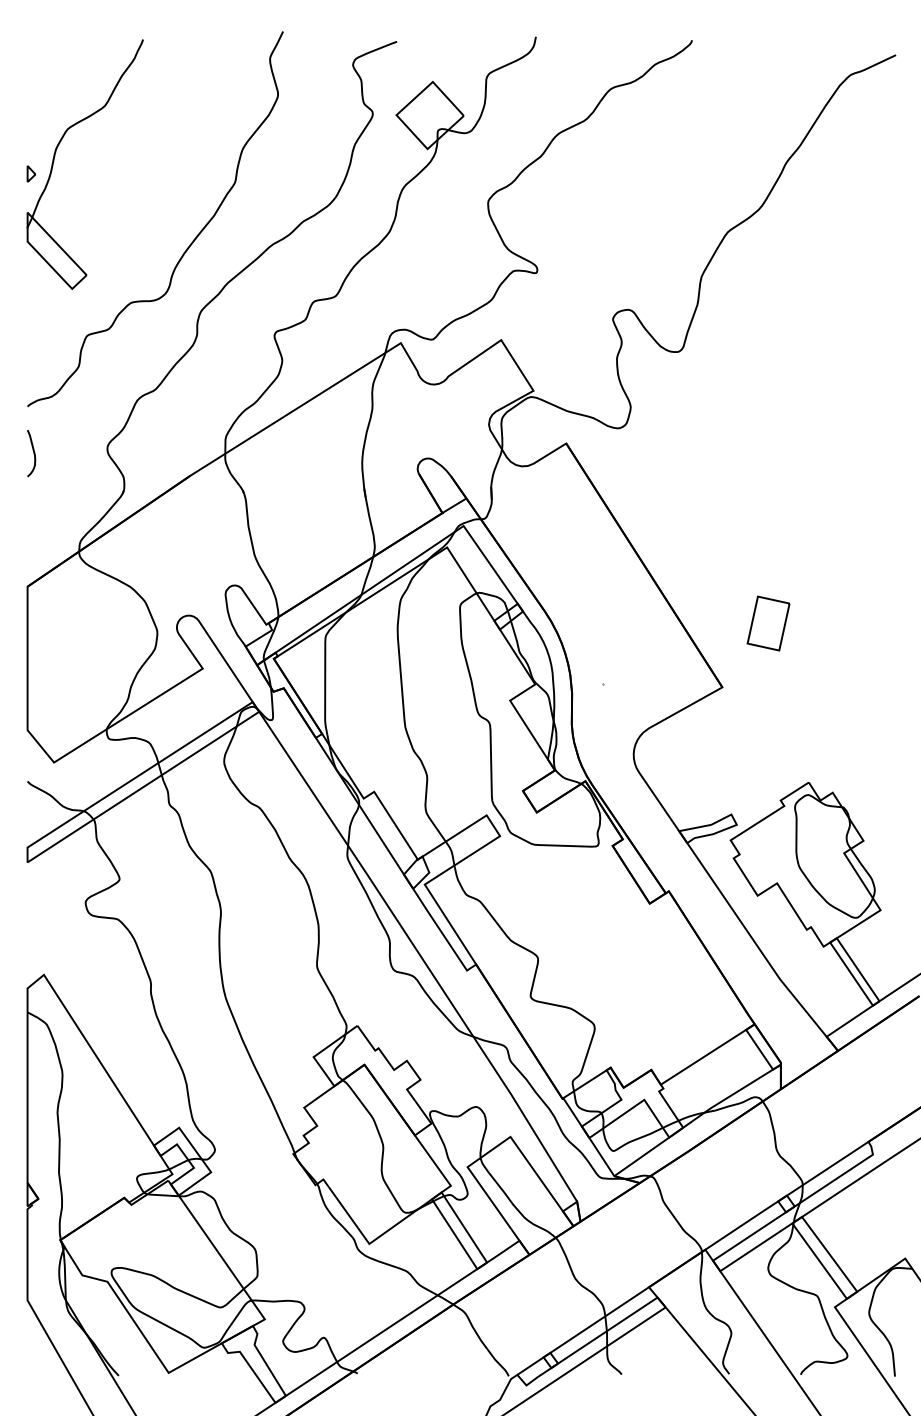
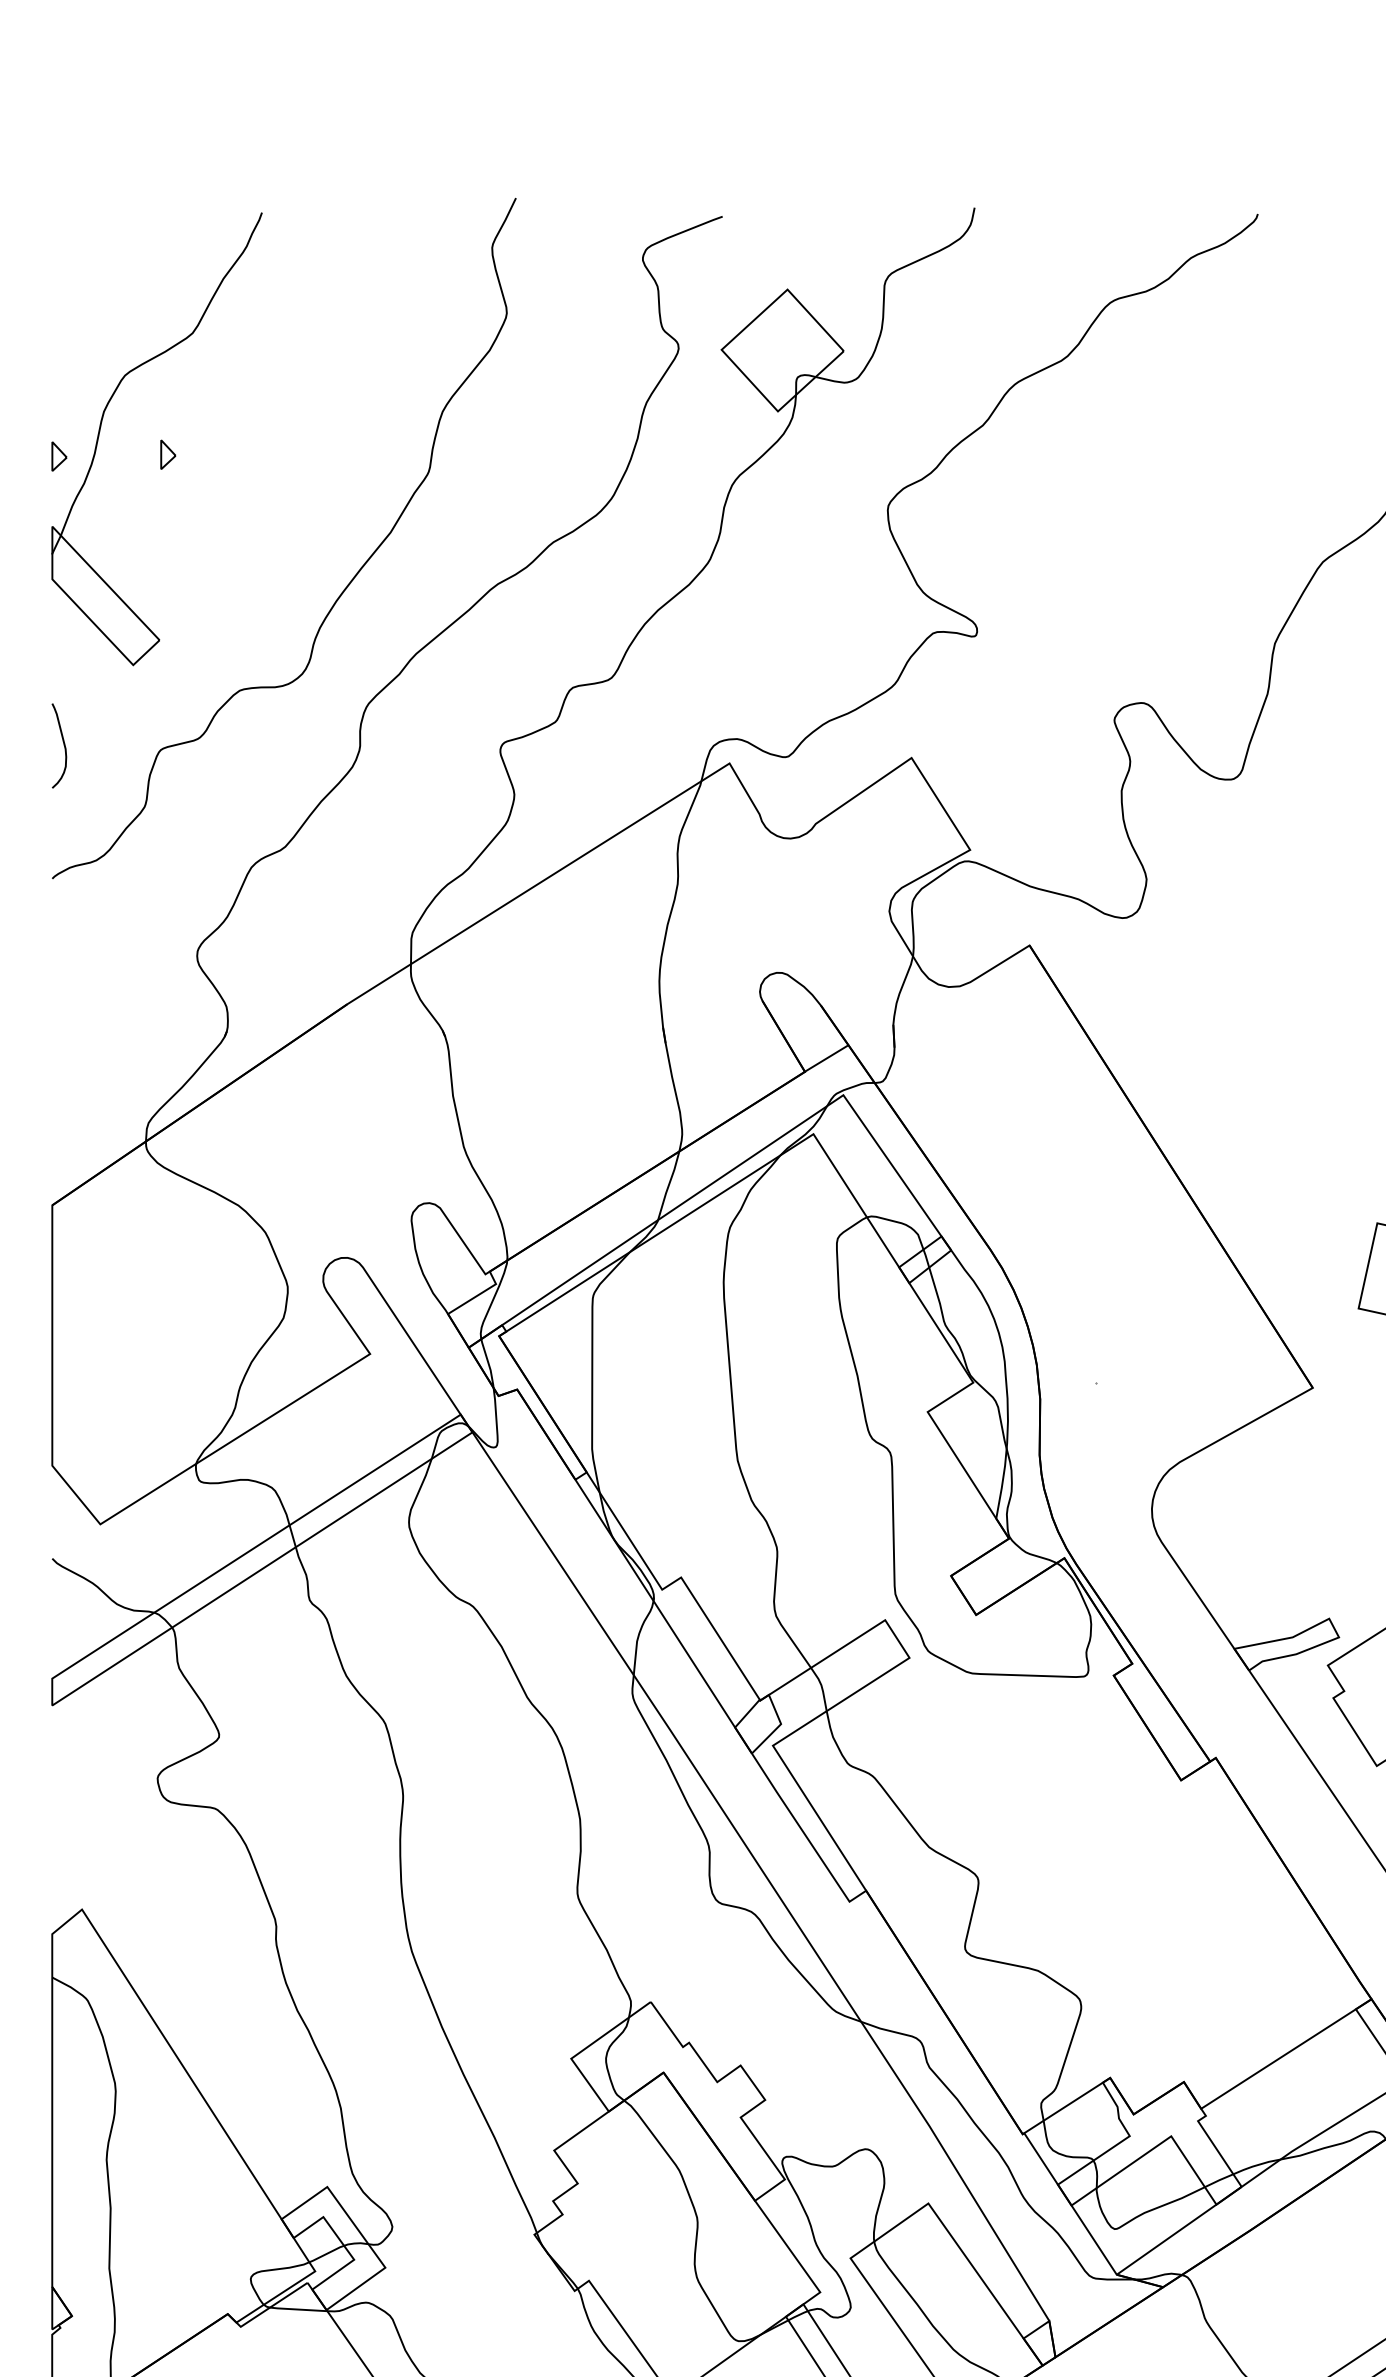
part: (90, 172) -> (166, 453), added
curve: (33, 453) -> (63, 745), moved

